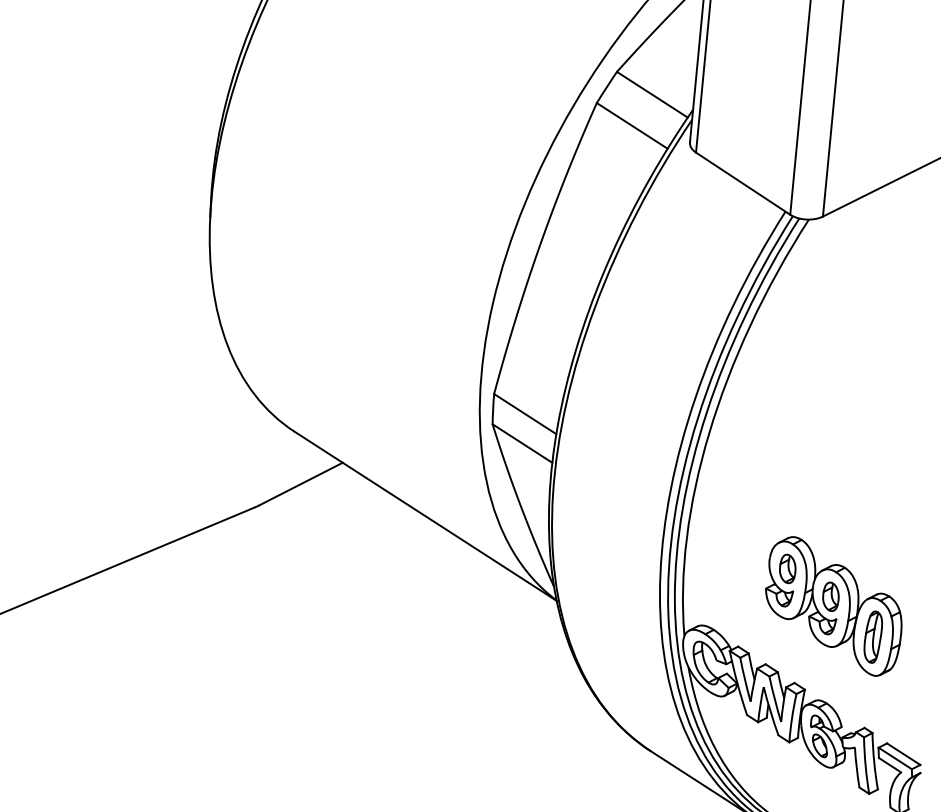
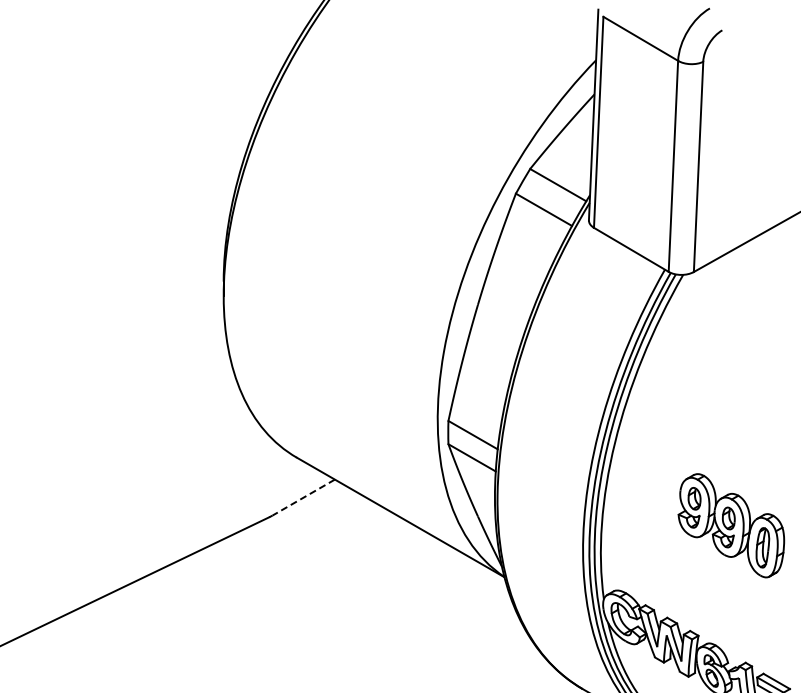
line: (300, 483) -> (303, 497), solid -> dashed
part: (833, 606) -> (731, 525), moved

